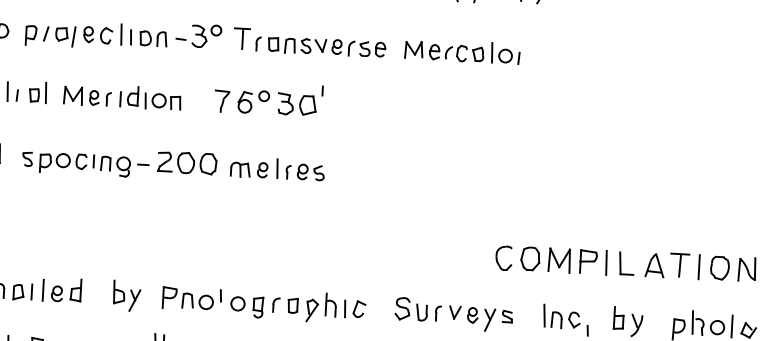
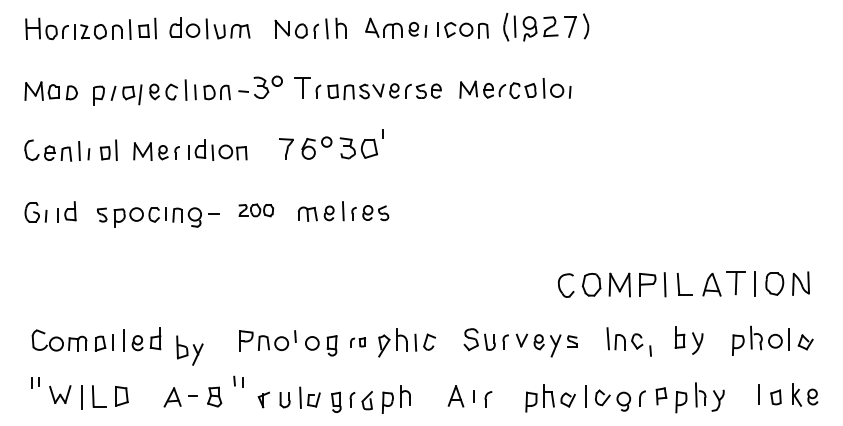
part: (187, 163) -> (256, 210), size x0.6
part: (126, 295) -> (189, 350), moved
part: (284, 305) -> (357, 342), size x0.6

